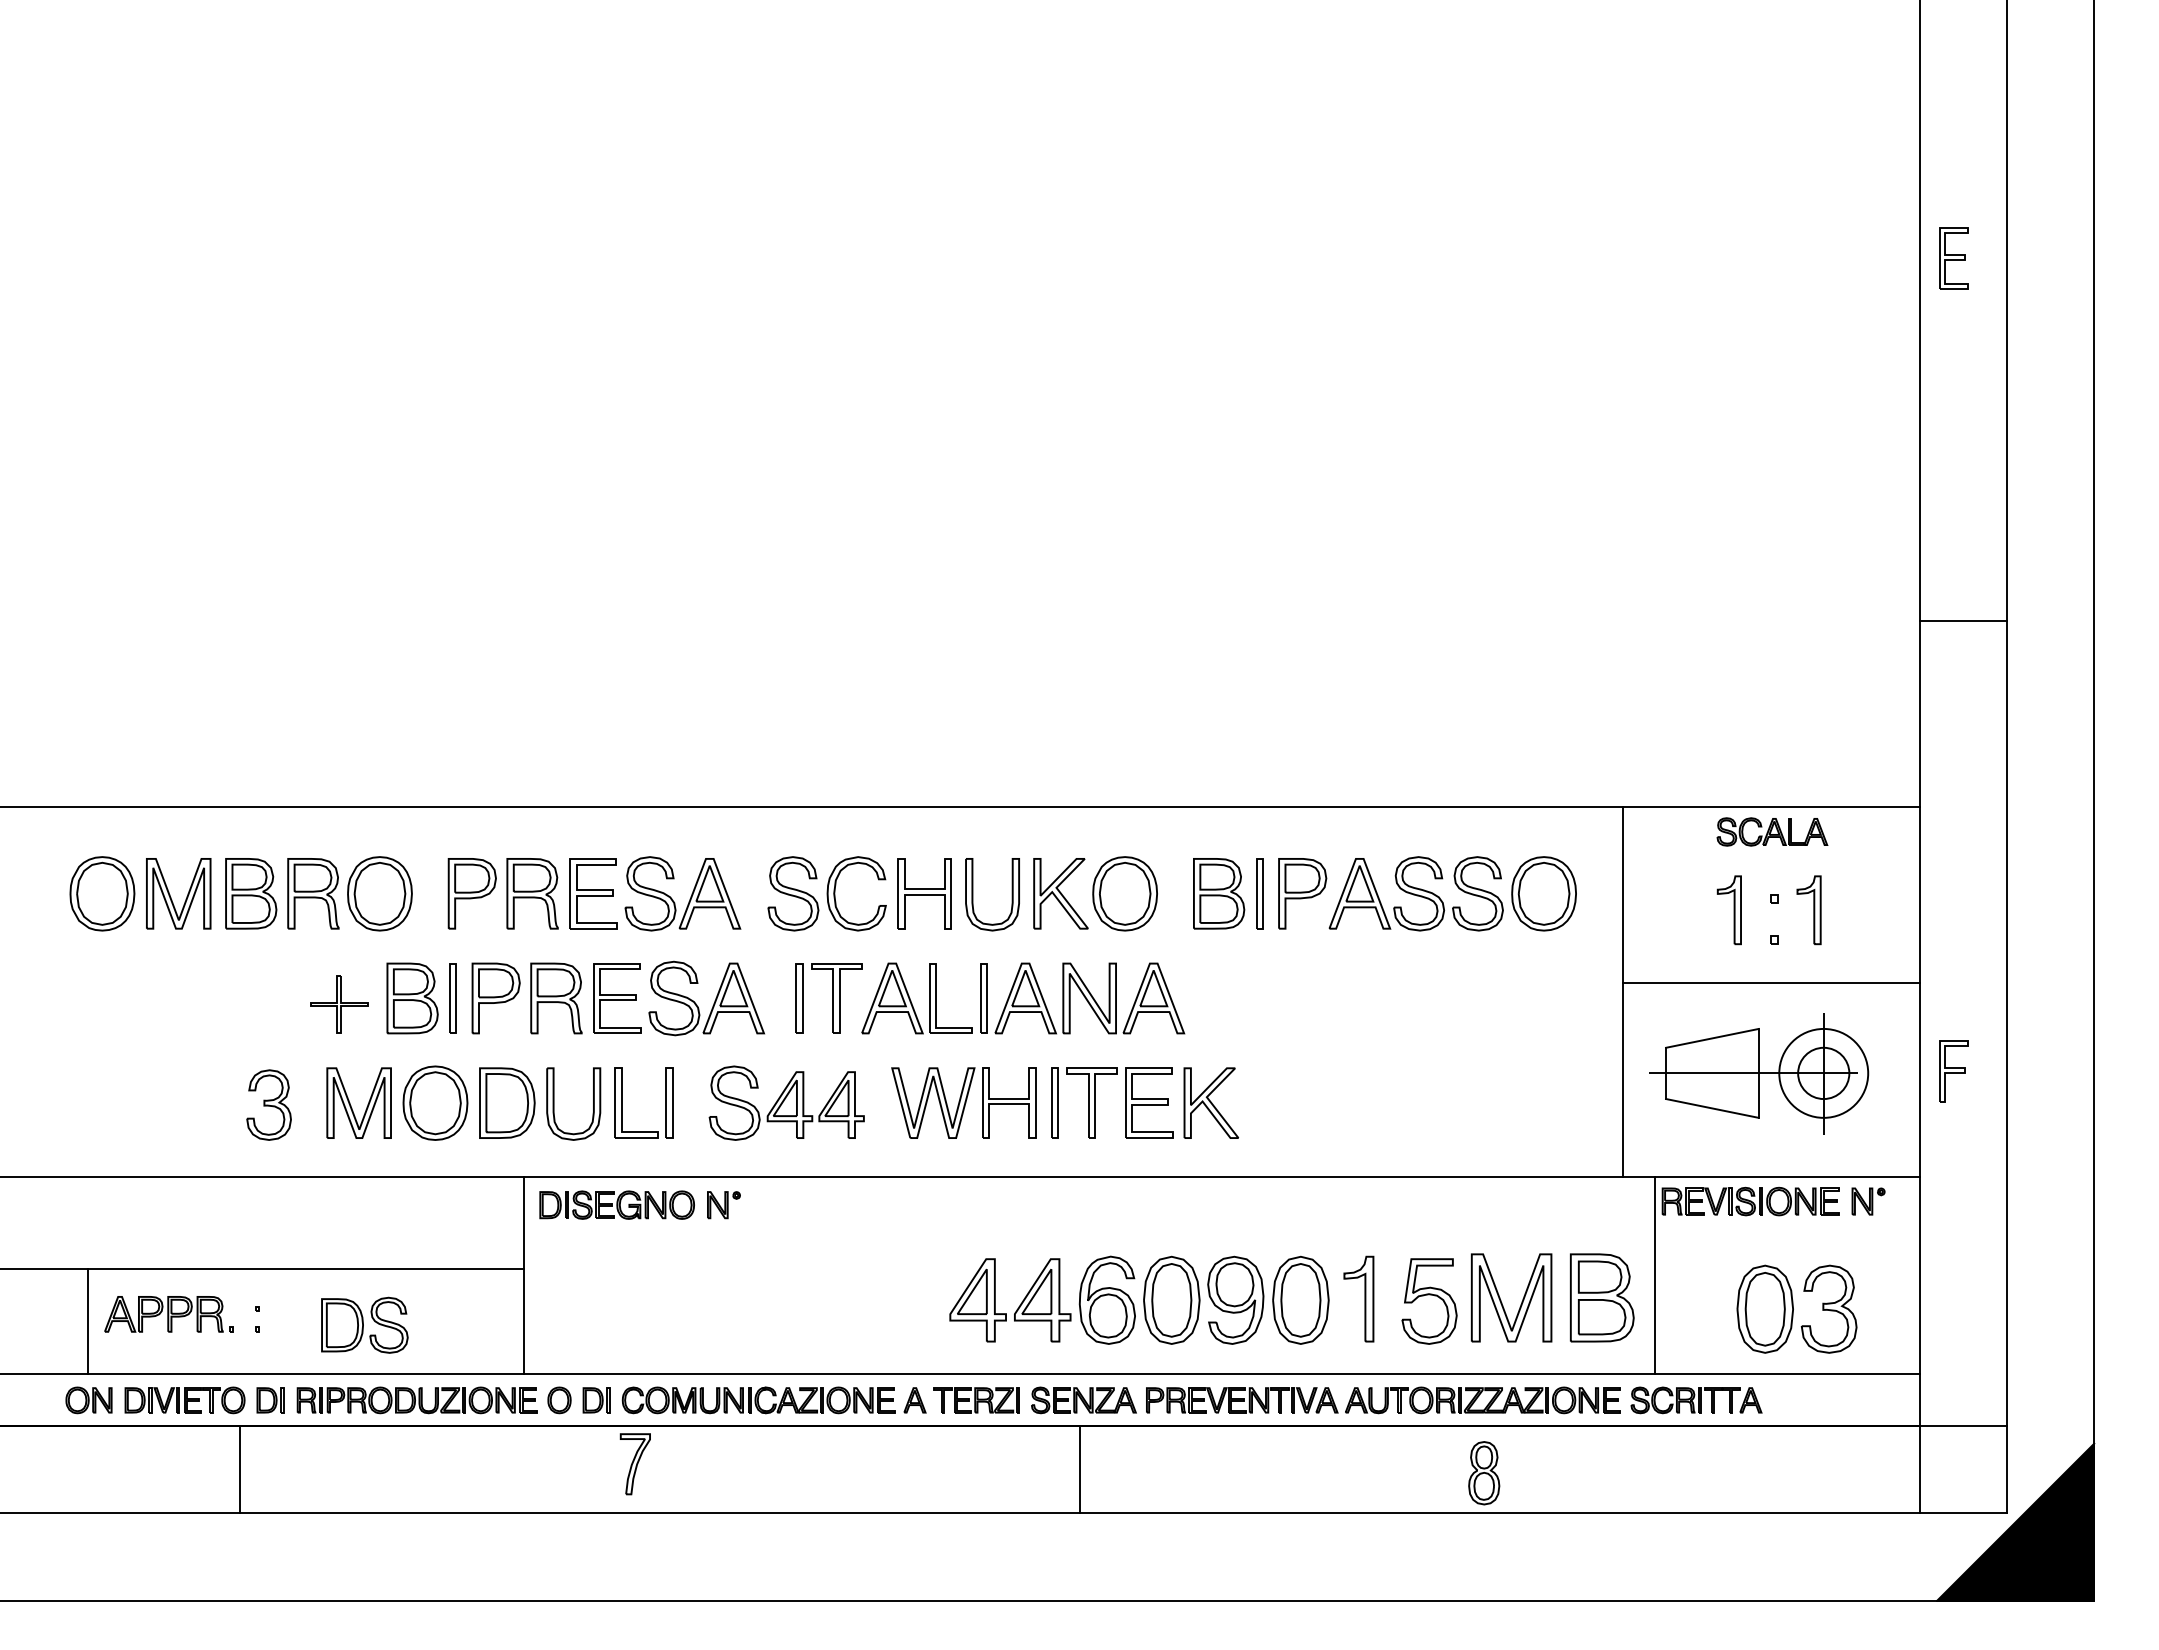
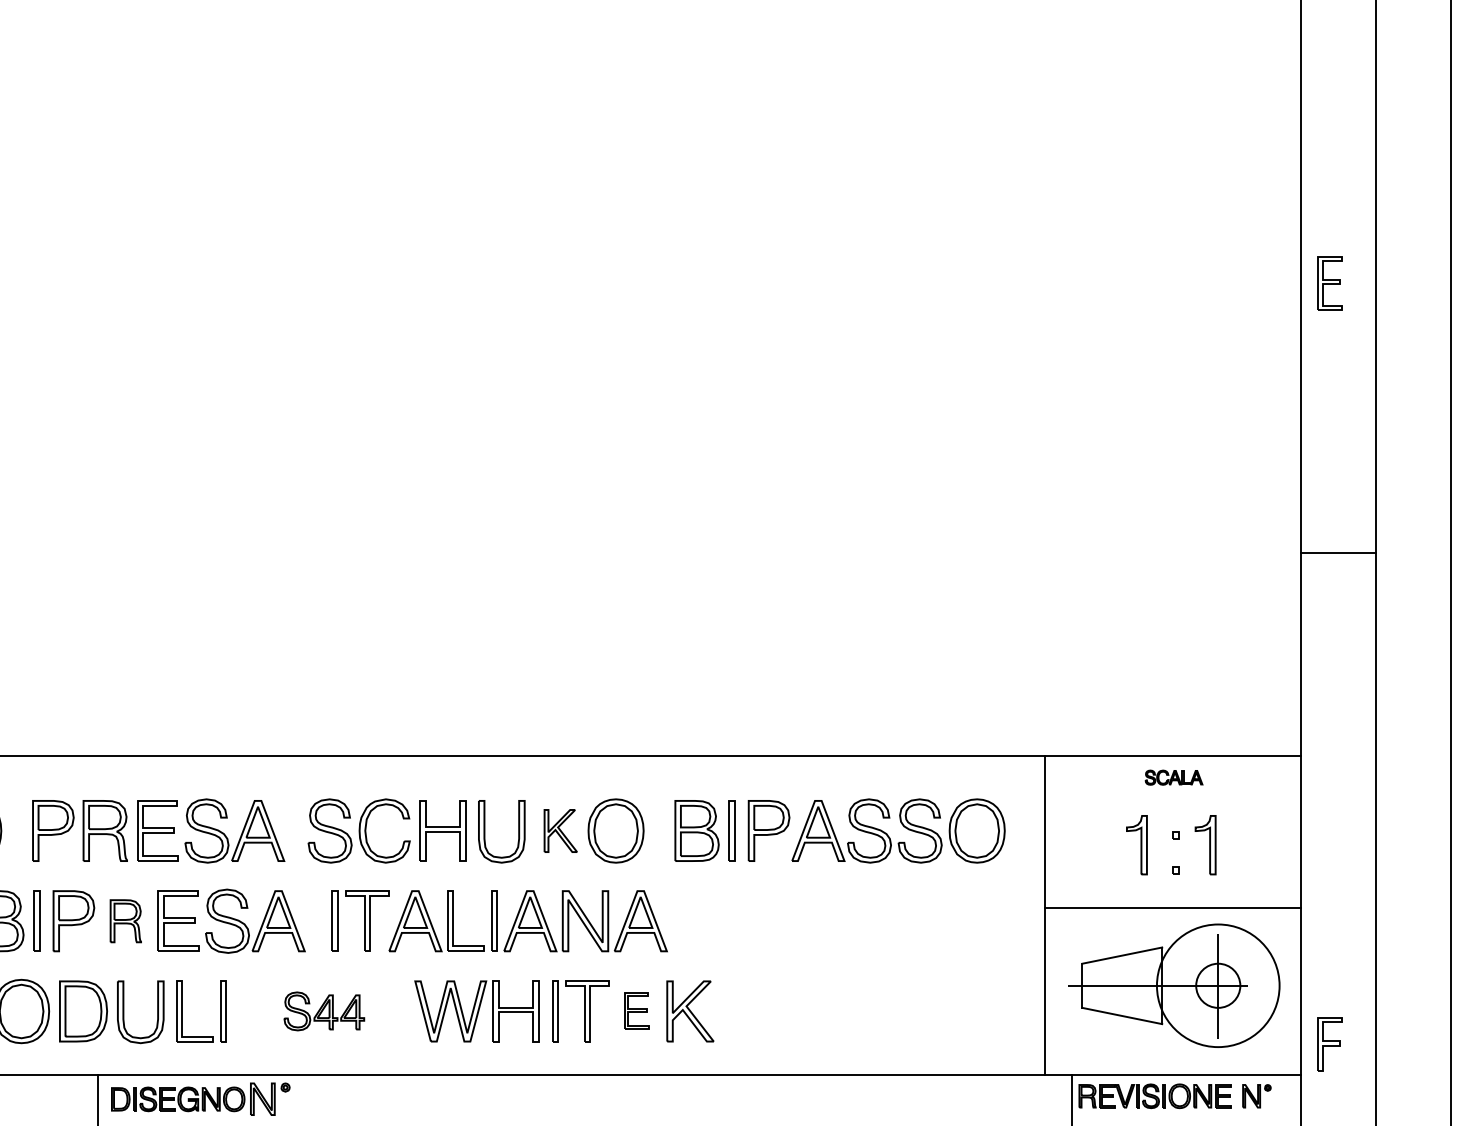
line: (1962, 620) -> (1337, 552), moved
part: (1772, 831) -> (1174, 777), size x0.6
part: (1060, 893) -> (560, 830), size x0.7
part: (556, 998) -> (125, 921), size x0.7
part: (1953, 1071) -> (1330, 1044), moved
circle: (1823, 1072) -> (1218, 985), size x1.6
part: (786, 1102) -> (324, 1010), size x0.6
part: (1149, 1102) -> (637, 1010), size x0.6
part: (723, 1205) -> (269, 1099), size x1.4

